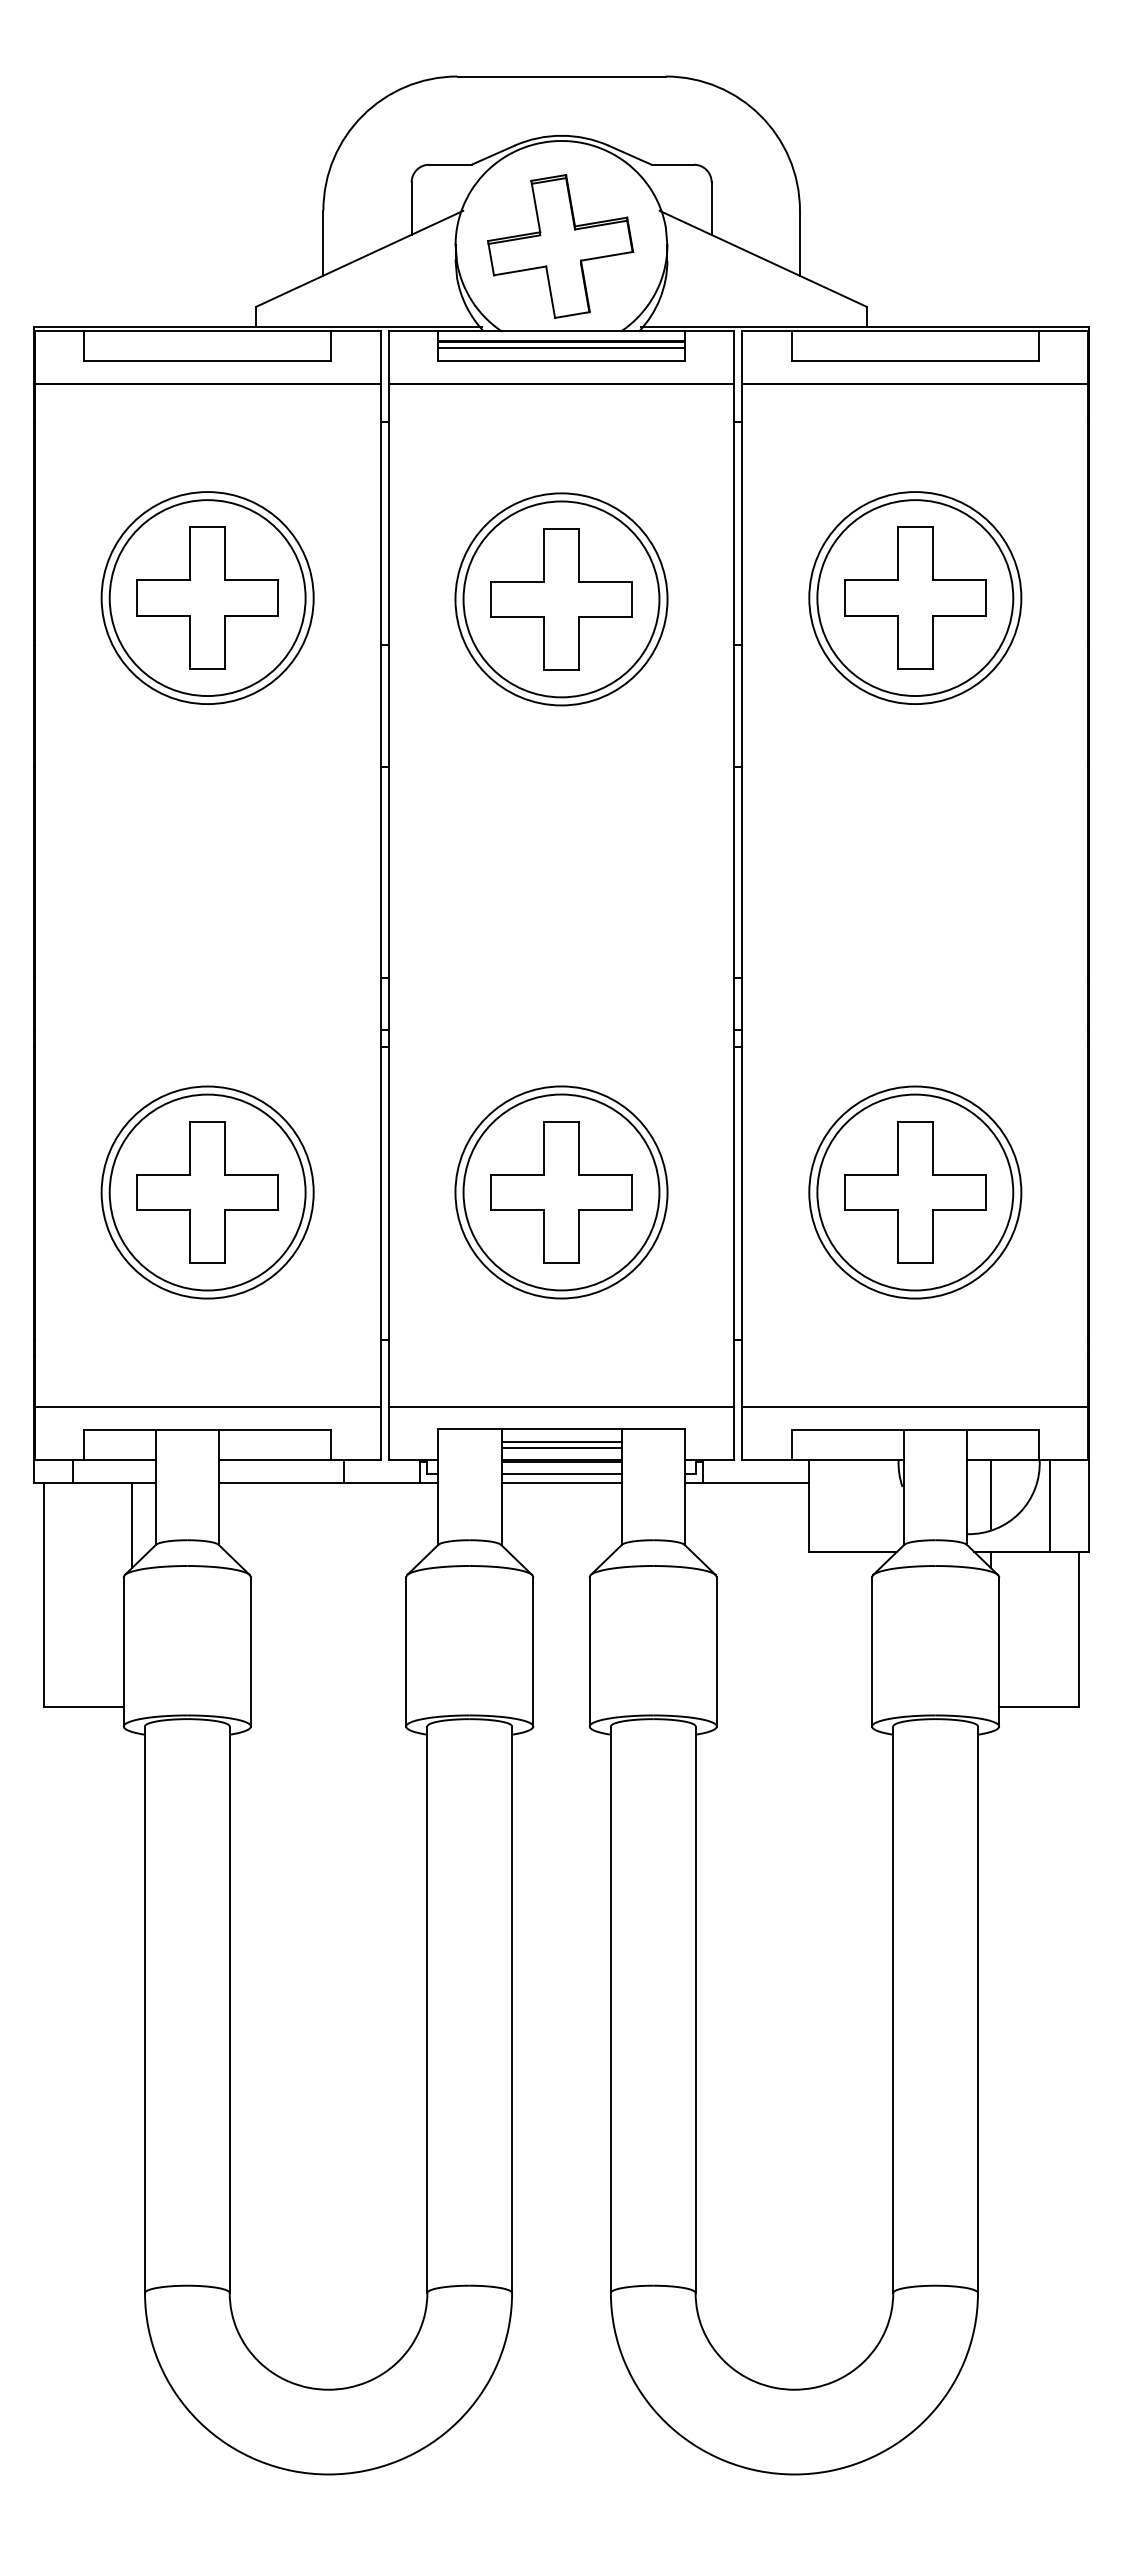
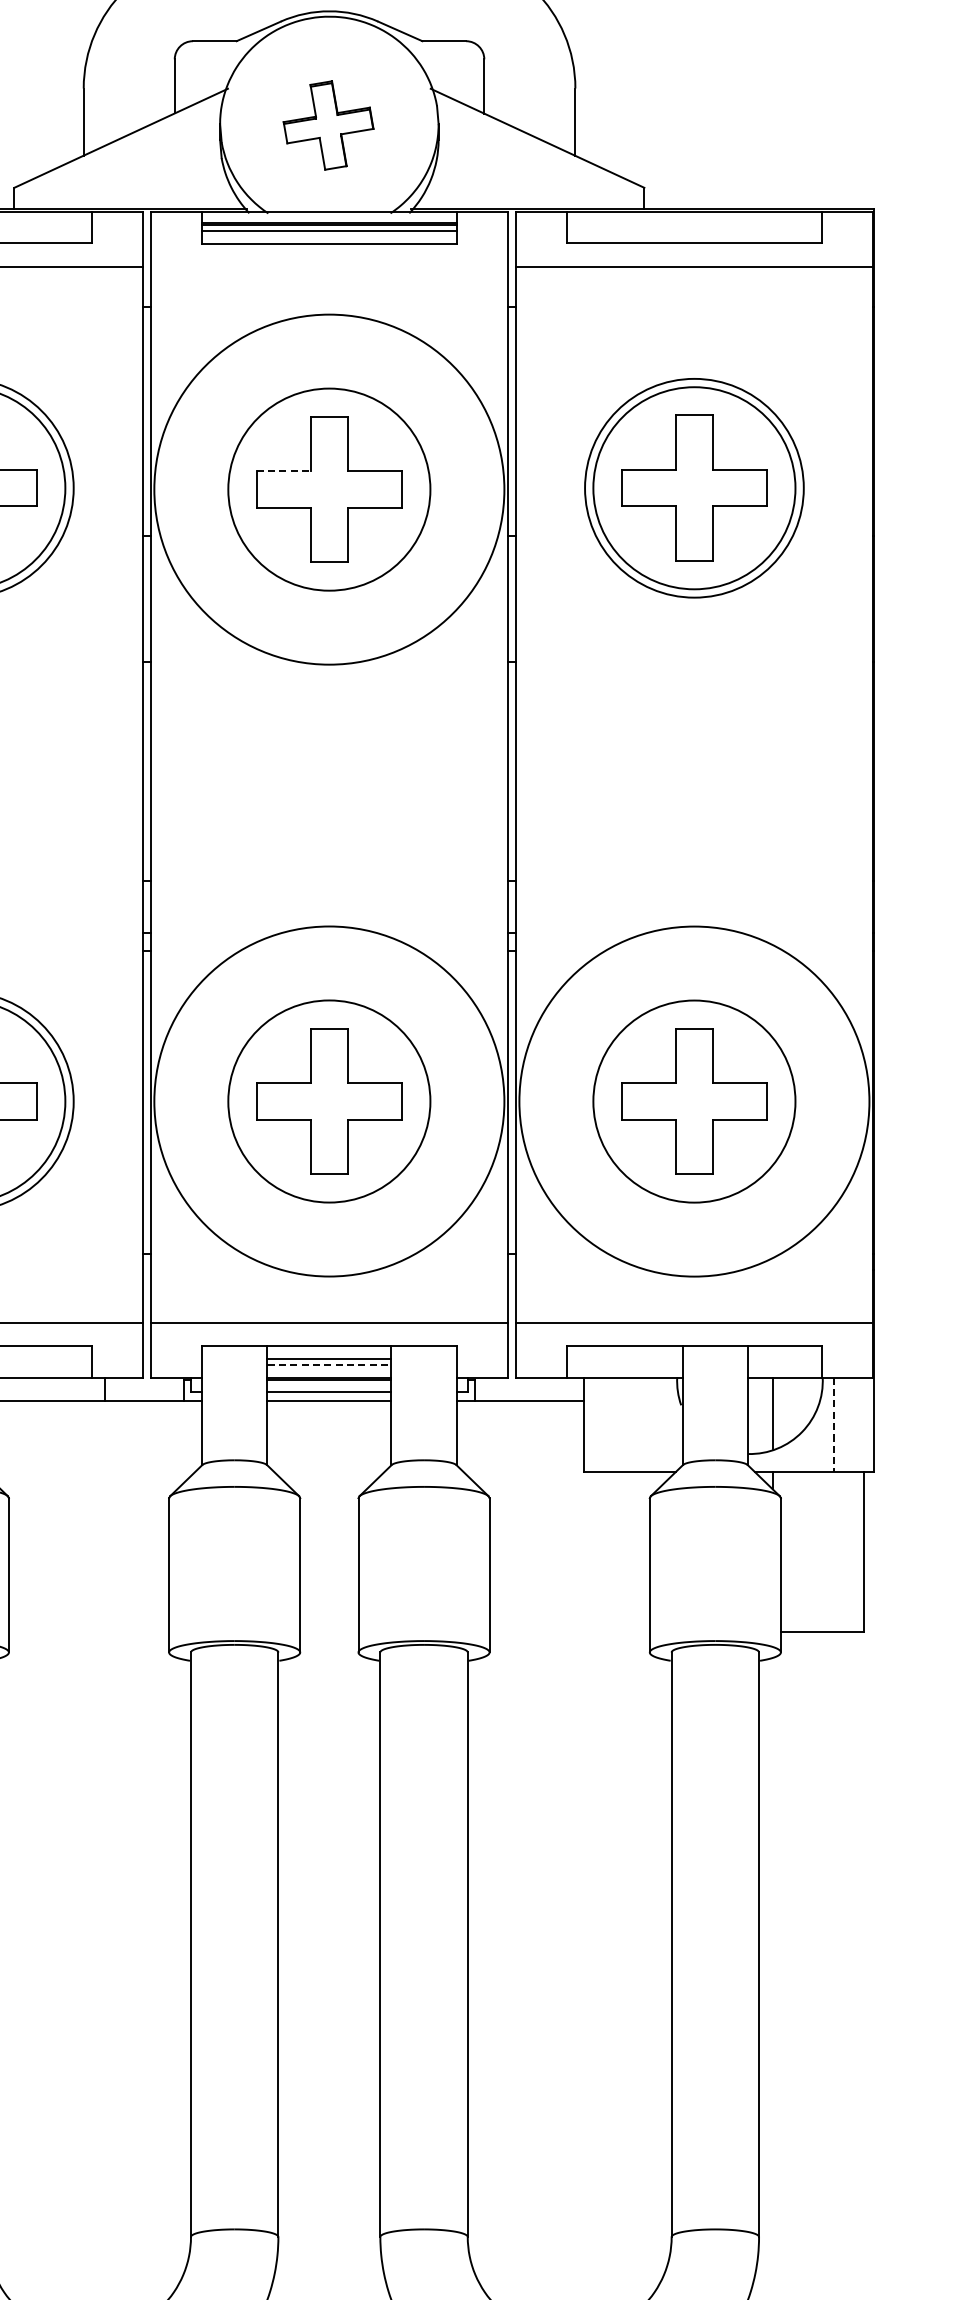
part: (560, 246) -> (328, 125), size x0.6
line: (561, 383) -> (329, 266), removed
line: (517, 581) -> (283, 471), solid -> dashed
circle: (561, 599) -> (329, 489), size x1.6
circle: (561, 1192) -> (329, 1101), size x1.6
circle: (915, 1192) -> (694, 1101), size x1.6
line: (562, 1448) -> (330, 1365), solid -> dashed
line: (1050, 1505) -> (833, 1424), solid -> dashed

